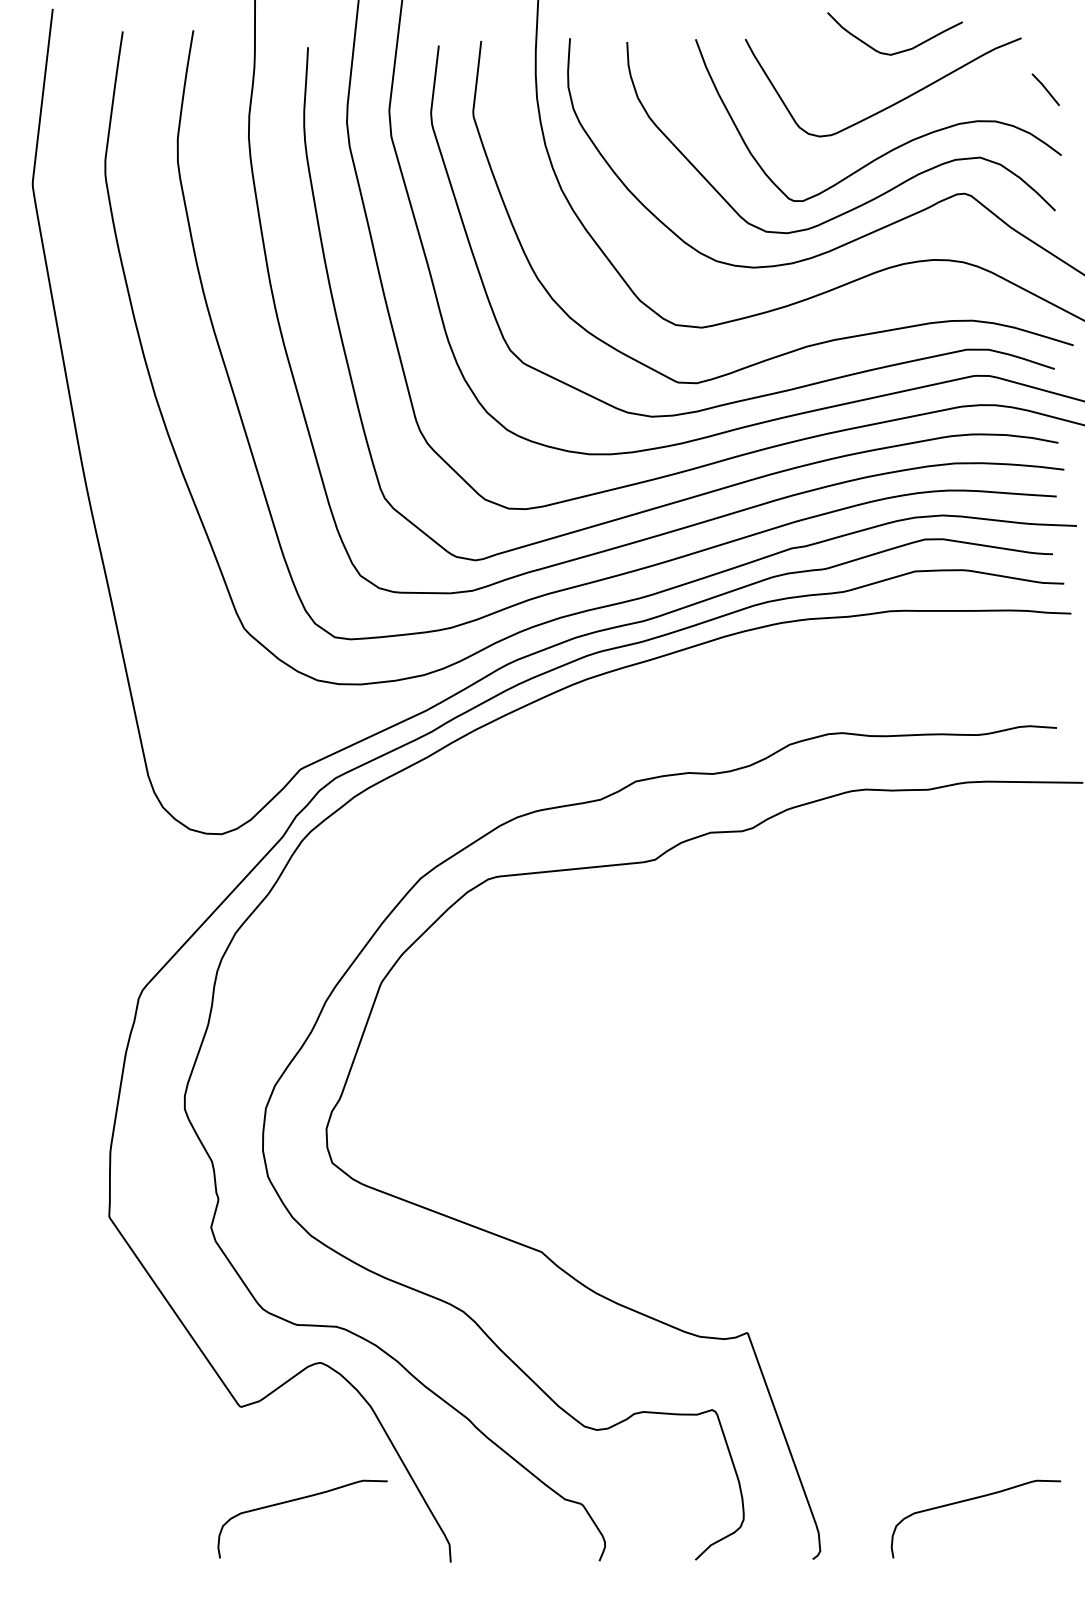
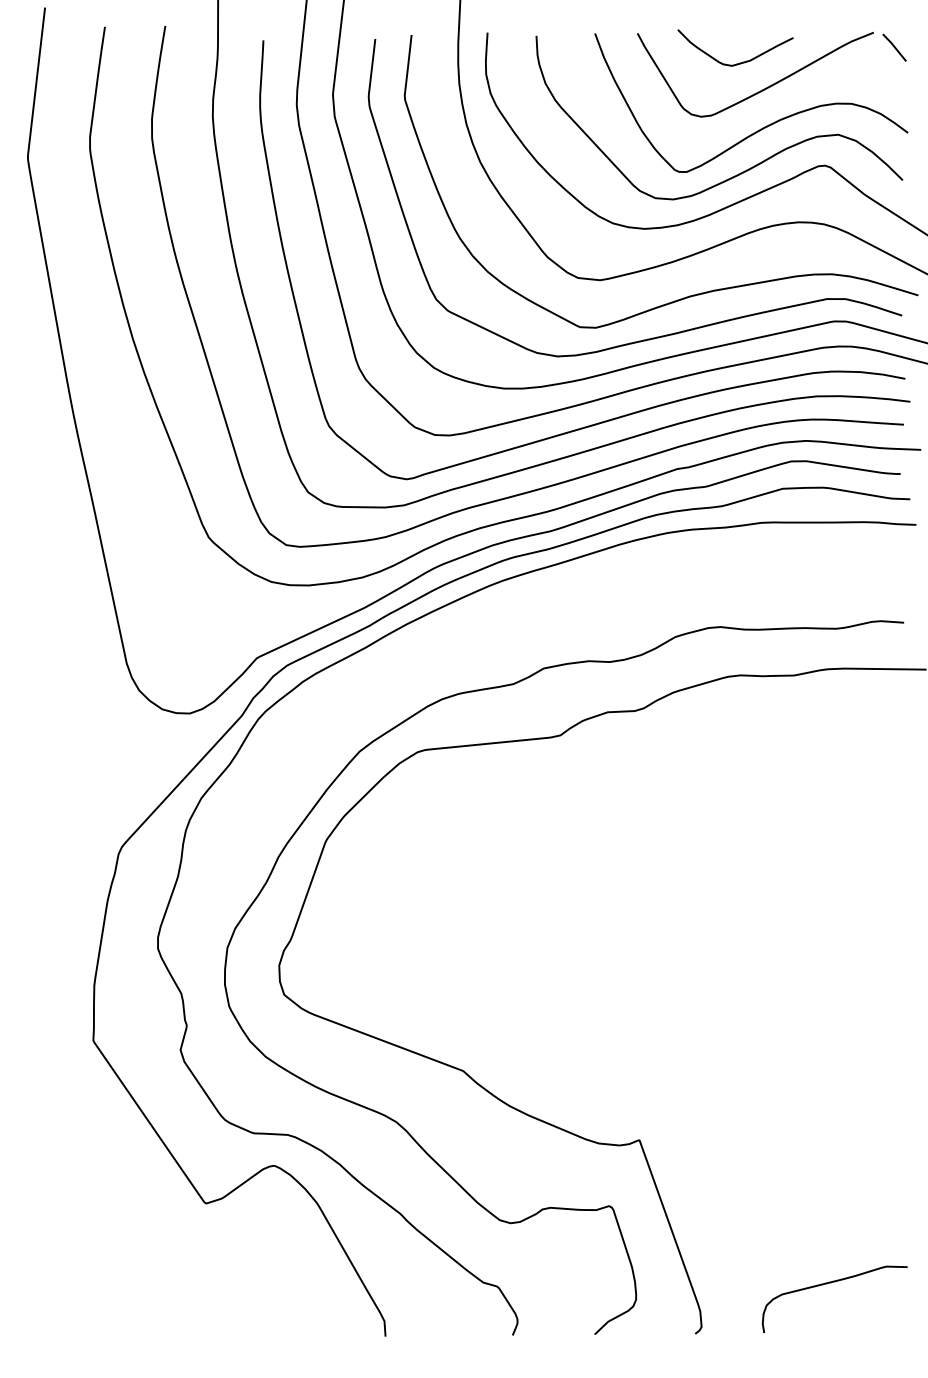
curve: (899, 50) -> (739, 62), moved
line: (1045, 89) -> (894, 47), moved
curve: (298, 1500) -> (255, 1283), removed

